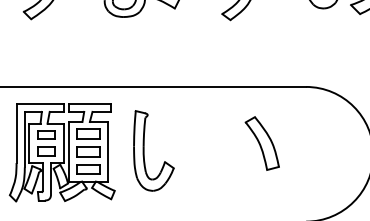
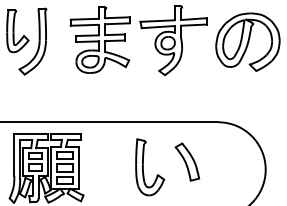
part: (144, 151) -> (143, 167), moved

